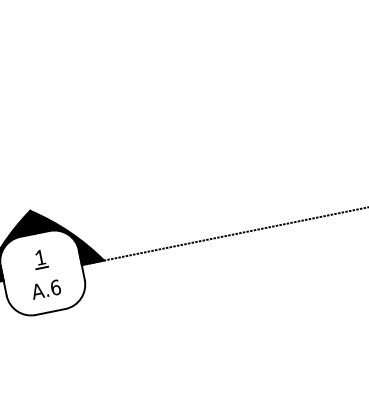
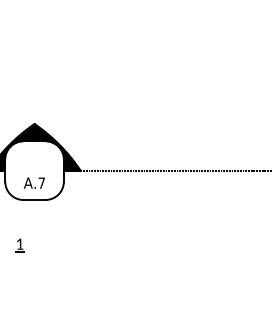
part: (39, 259) -> (19, 245), moved
text: (55, 286) -> (41, 182), A.6 -> A.7

